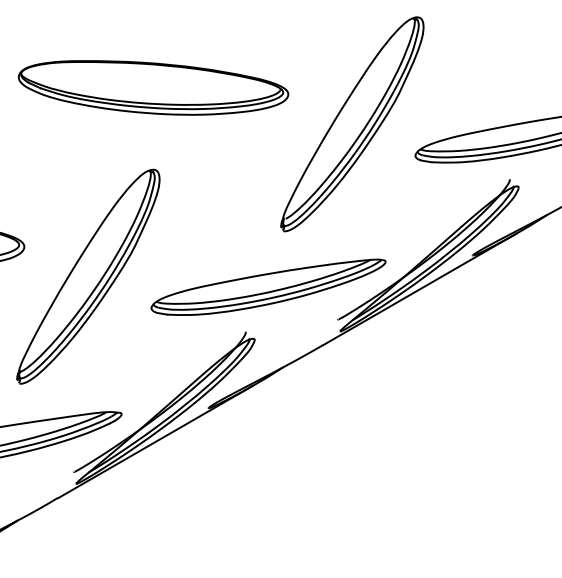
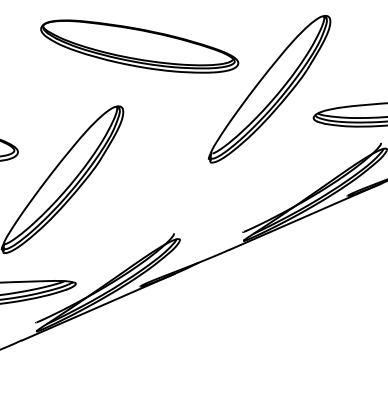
part: (153, 87) -> (139, 47), moved
part: (268, 286) -> (194, 201), removed

